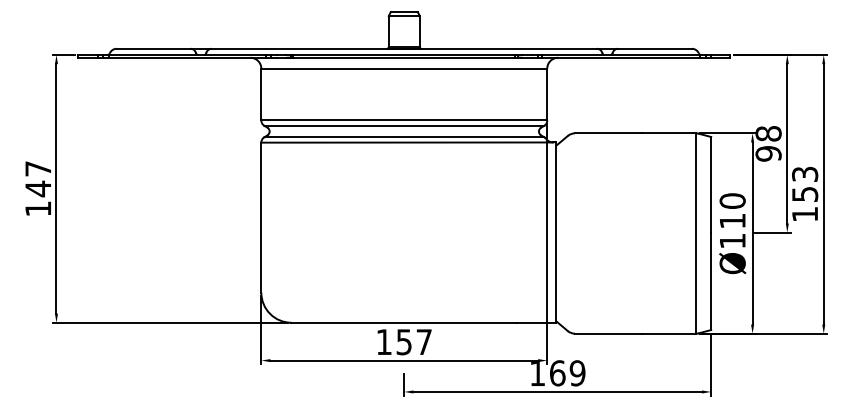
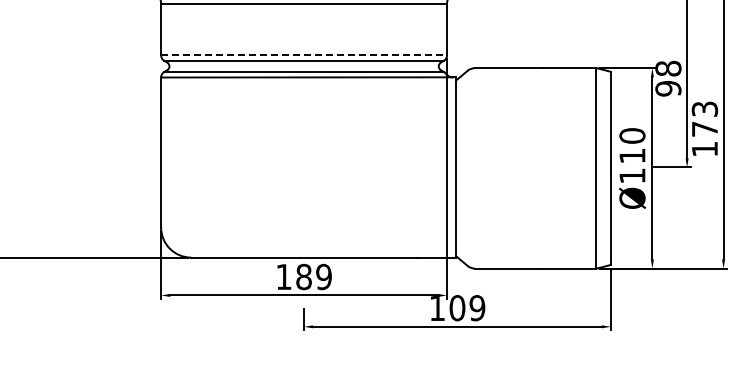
line: (404, 120) -> (304, 55), solid -> dashed
text: (805, 194) -> (705, 129), 153 -> 173
text: (414, 342) -> (314, 277), 157 -> 189
text: (557, 373) -> (457, 308), 169 -> 109

